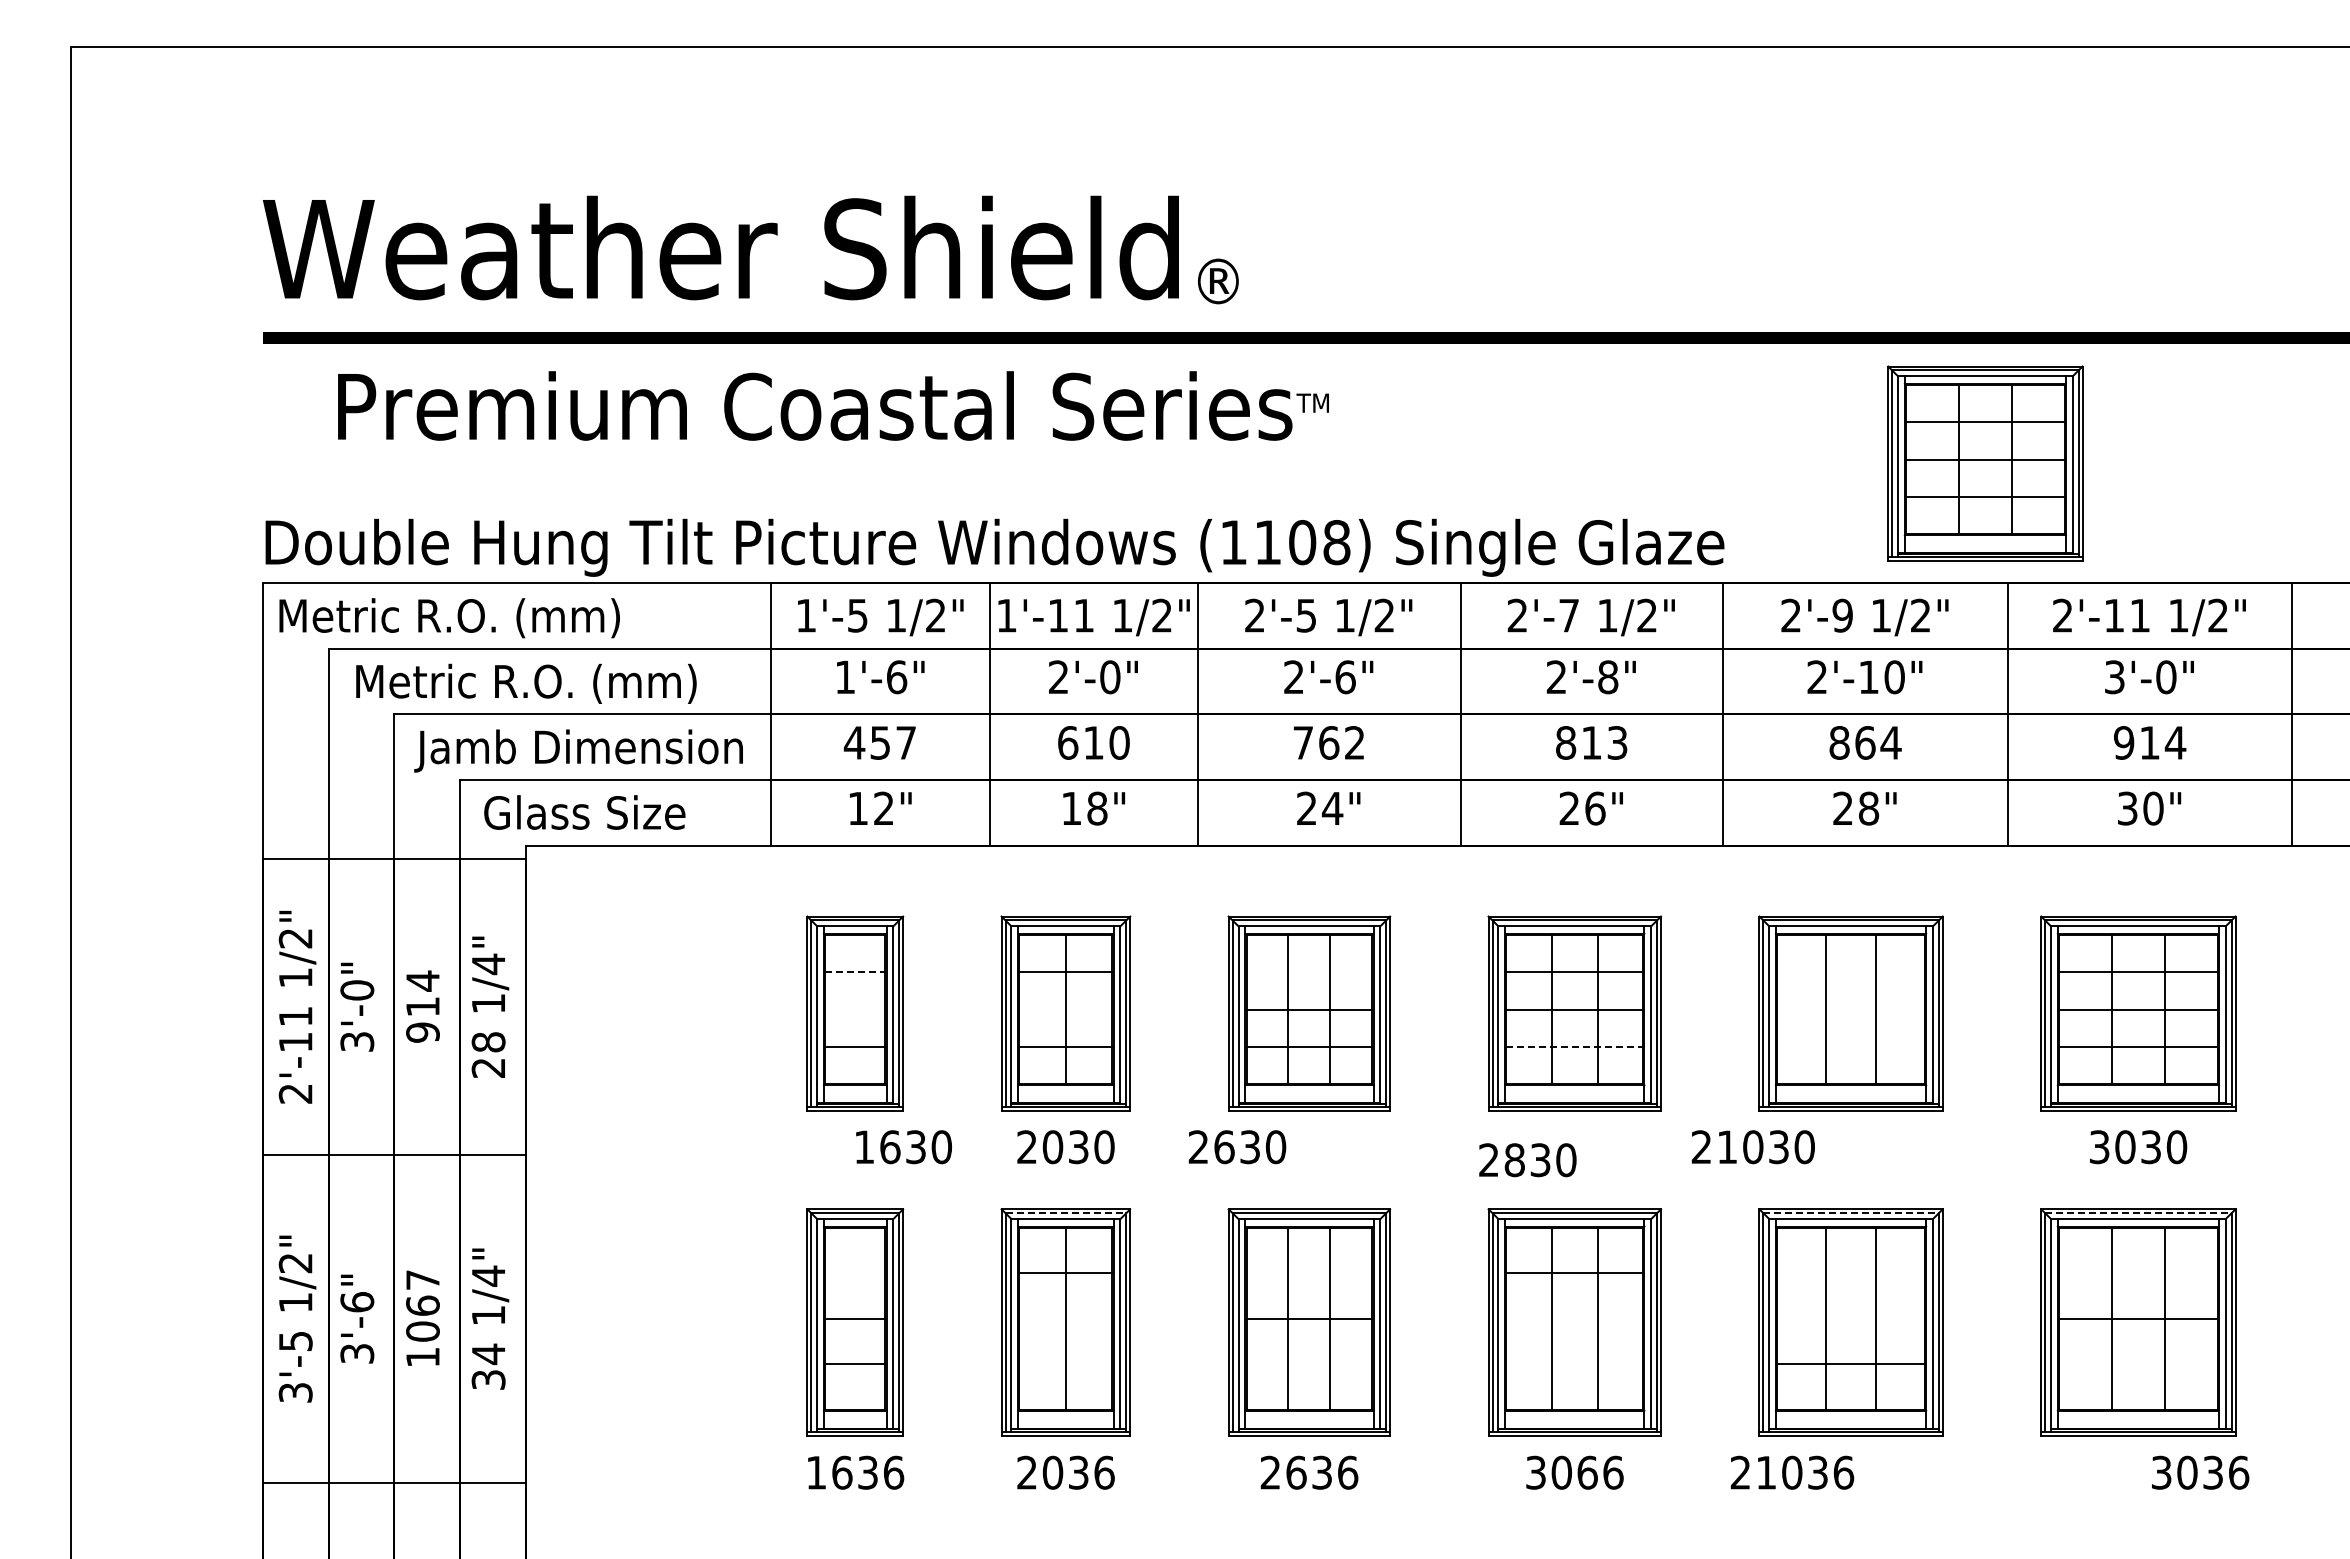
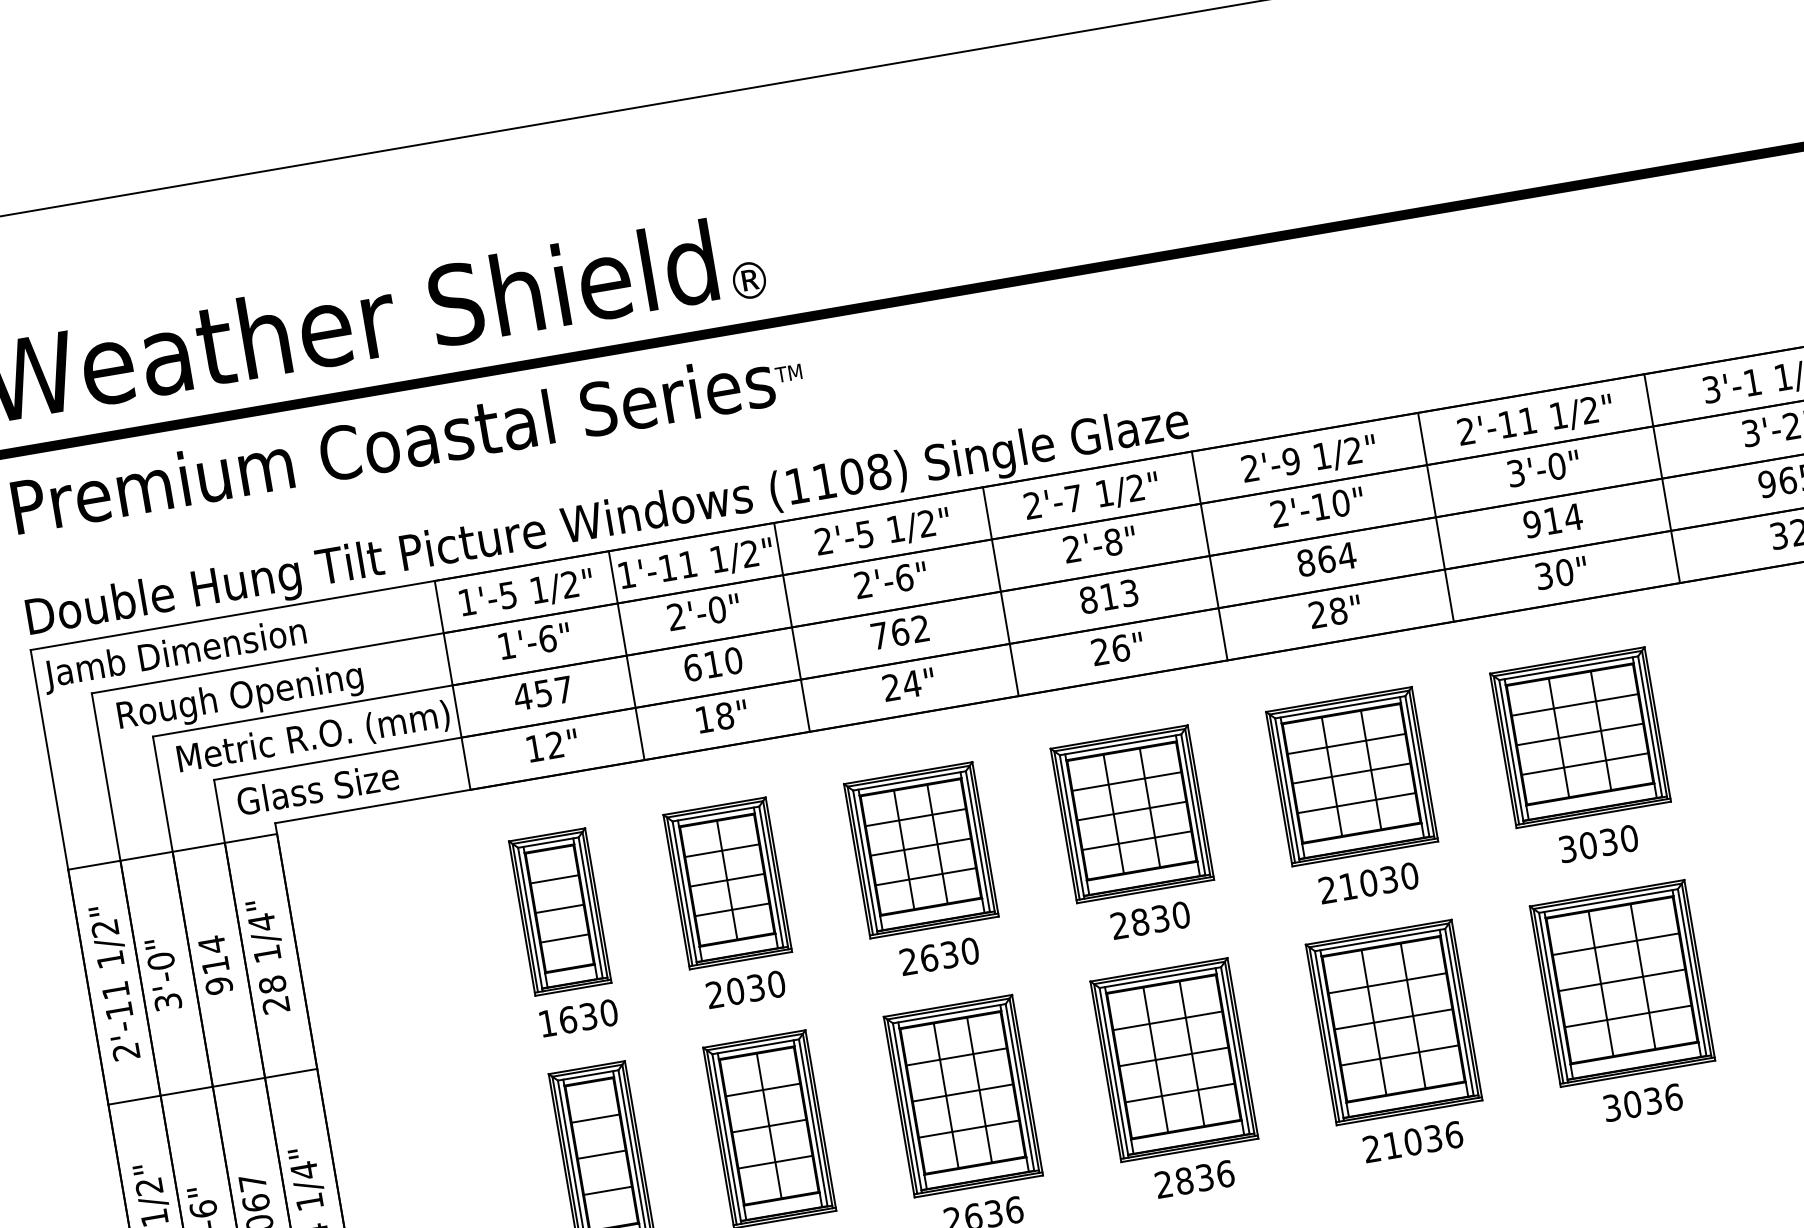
text: (833, 405) -> (407, 440), moved
part: (1985, 463) -> (1384, 320), removed
text: (446, 619) -> (181, 654), Metric R.O. (mm) -> Jamb Dimension
text: (528, 685) -> (255, 695), Metric R.O. (mm) -> Rough Opening
text: (587, 750) -> (311, 739), Jamb Dimension -> Metric R.O. (mm)
line: (855, 972) -> (554, 879), dashed -> solid
line: (1309, 972) -> (915, 817), added
line: (1850, 972) -> (1346, 744), added
line: (855, 1009) -> (559, 908), added
line: (1065, 1009) -> (726, 880), added
line: (1850, 1009) -> (1351, 773), added
line: (1575, 1046) -> (1137, 840), dashed -> solid
line: (1850, 1046) -> (1356, 802), added
text: (903, 1147) -> (578, 1018), moved
text: (1237, 1147) -> (939, 956), moved
text: (1752, 1147) -> (1368, 883), moved
text: (1527, 1160) -> (1150, 920), moved
line: (1066, 1213) -> (755, 1042), dashed -> solid
line: (1851, 1213) -> (1379, 935), dashed -> solid
line: (2138, 1213) -> (1607, 896), dashed -> solid
line: (855, 1273) -> (595, 1118), added
line: (1309, 1273) -> (956, 1056), added
line: (1850, 1273) -> (1386, 983), added
line: (2138, 1273) -> (1615, 944), added
line: (1065, 1318) -> (768, 1125), added
line: (1574, 1318) -> (1173, 1056), added
line: (1850, 1318) -> (1393, 1019), added
line: (1065, 1364) -> (775, 1162), added
line: (1309, 1364) -> (969, 1129), added
line: (1574, 1364) -> (1179, 1093), added
line: (2138, 1364) -> (1628, 1016), added
text: (1561, 1472) -> (1184, 1180), 3066 -> 2836
text: (1792, 1472) -> (1413, 1141), moved
text: (2200, 1472) -> (1643, 1102), moved

